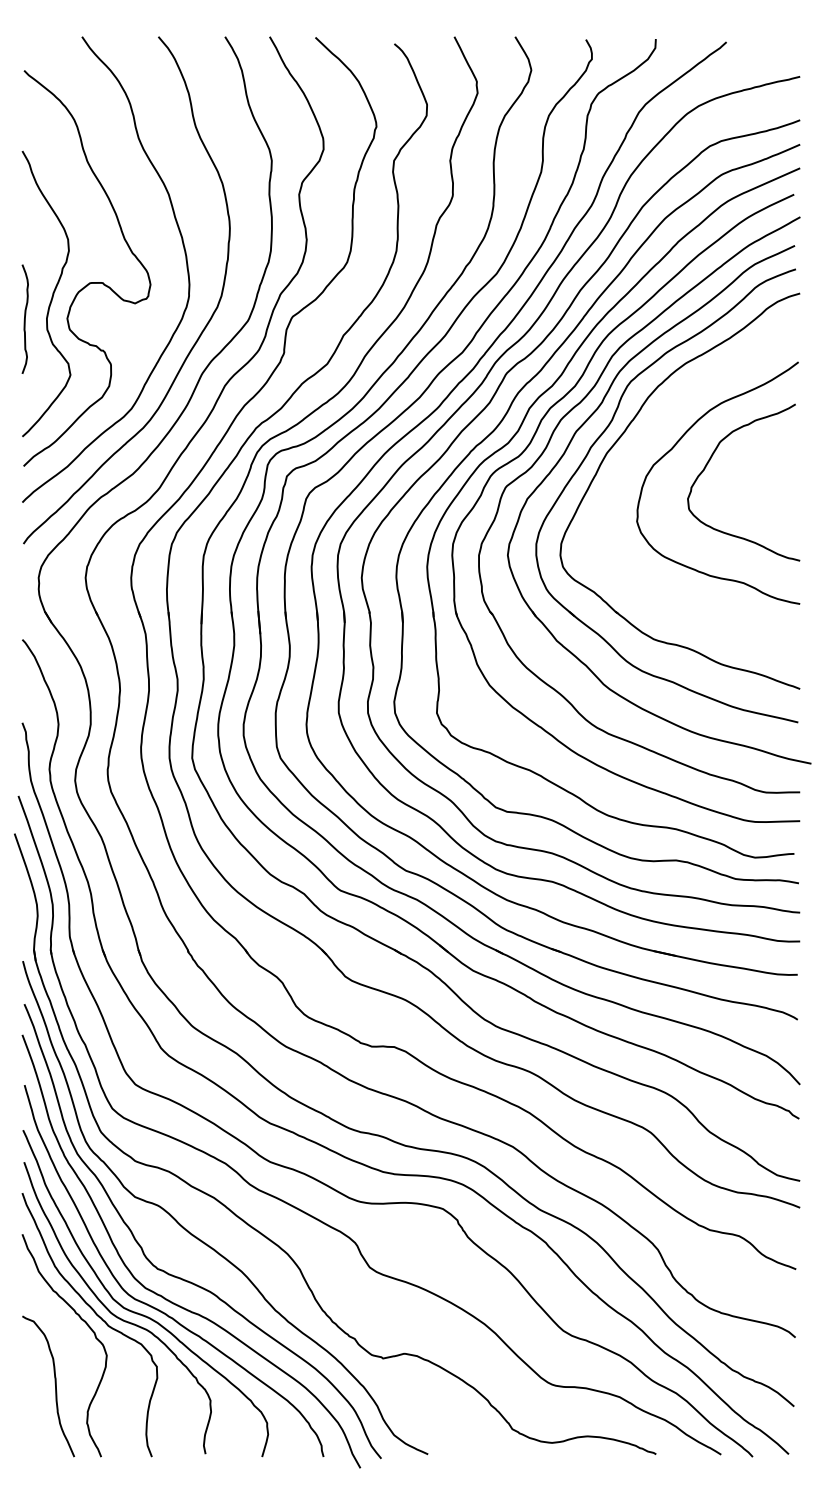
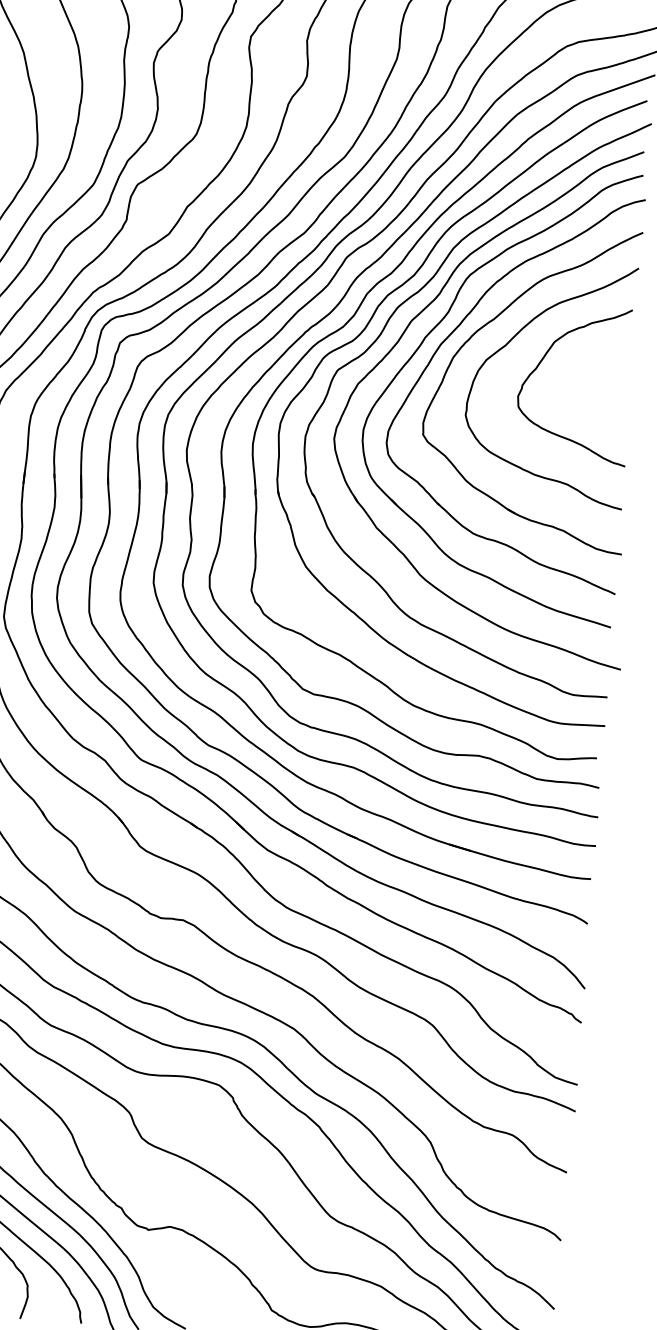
part: (650, 431) -> (485, 326), added

